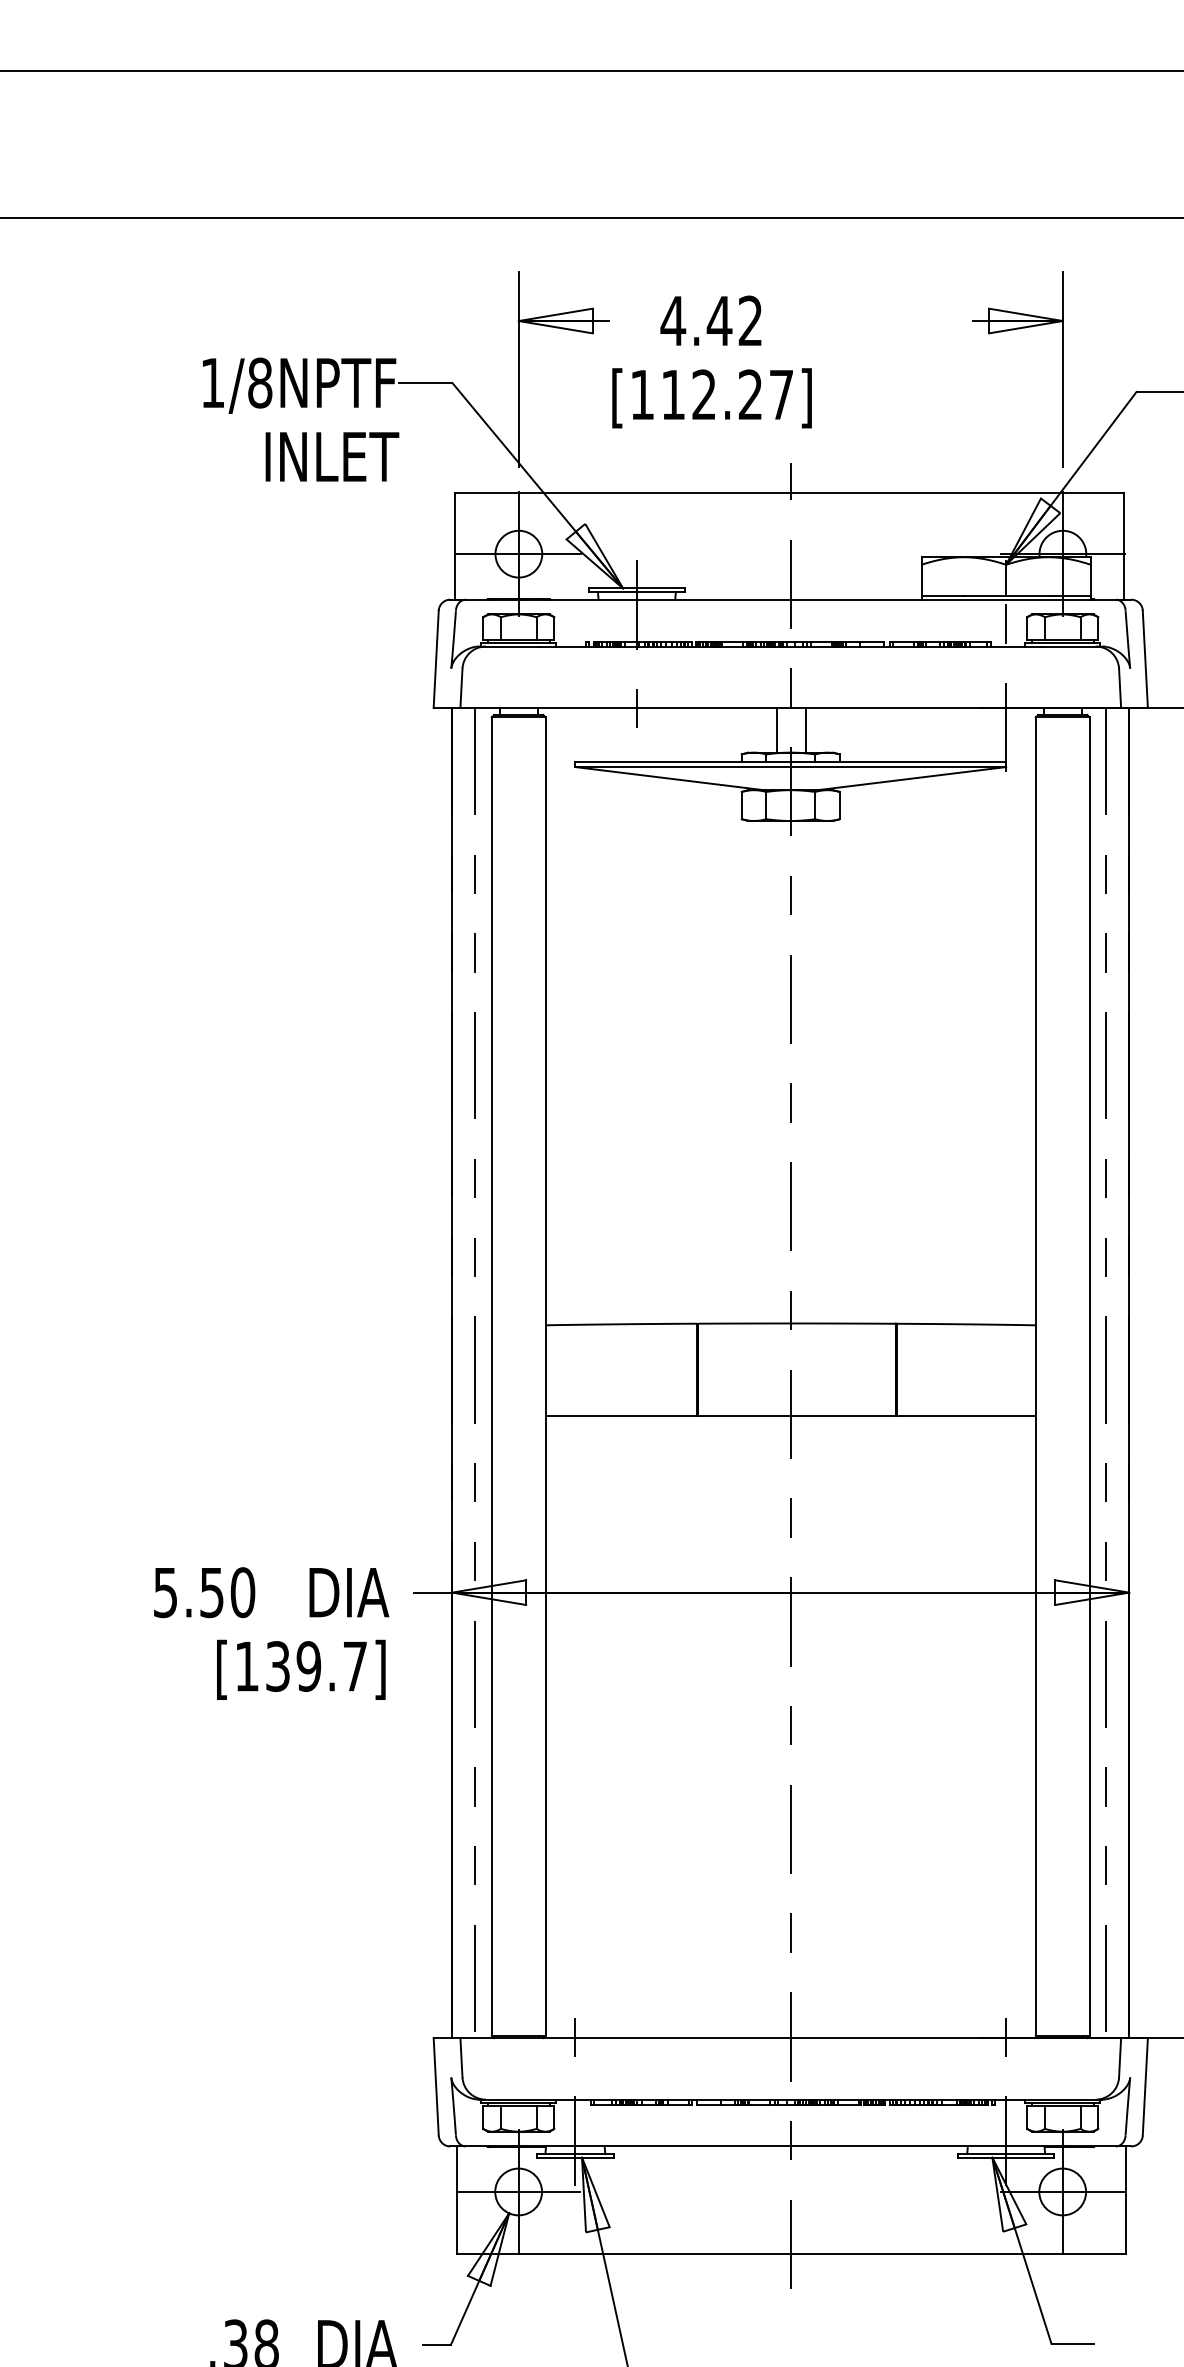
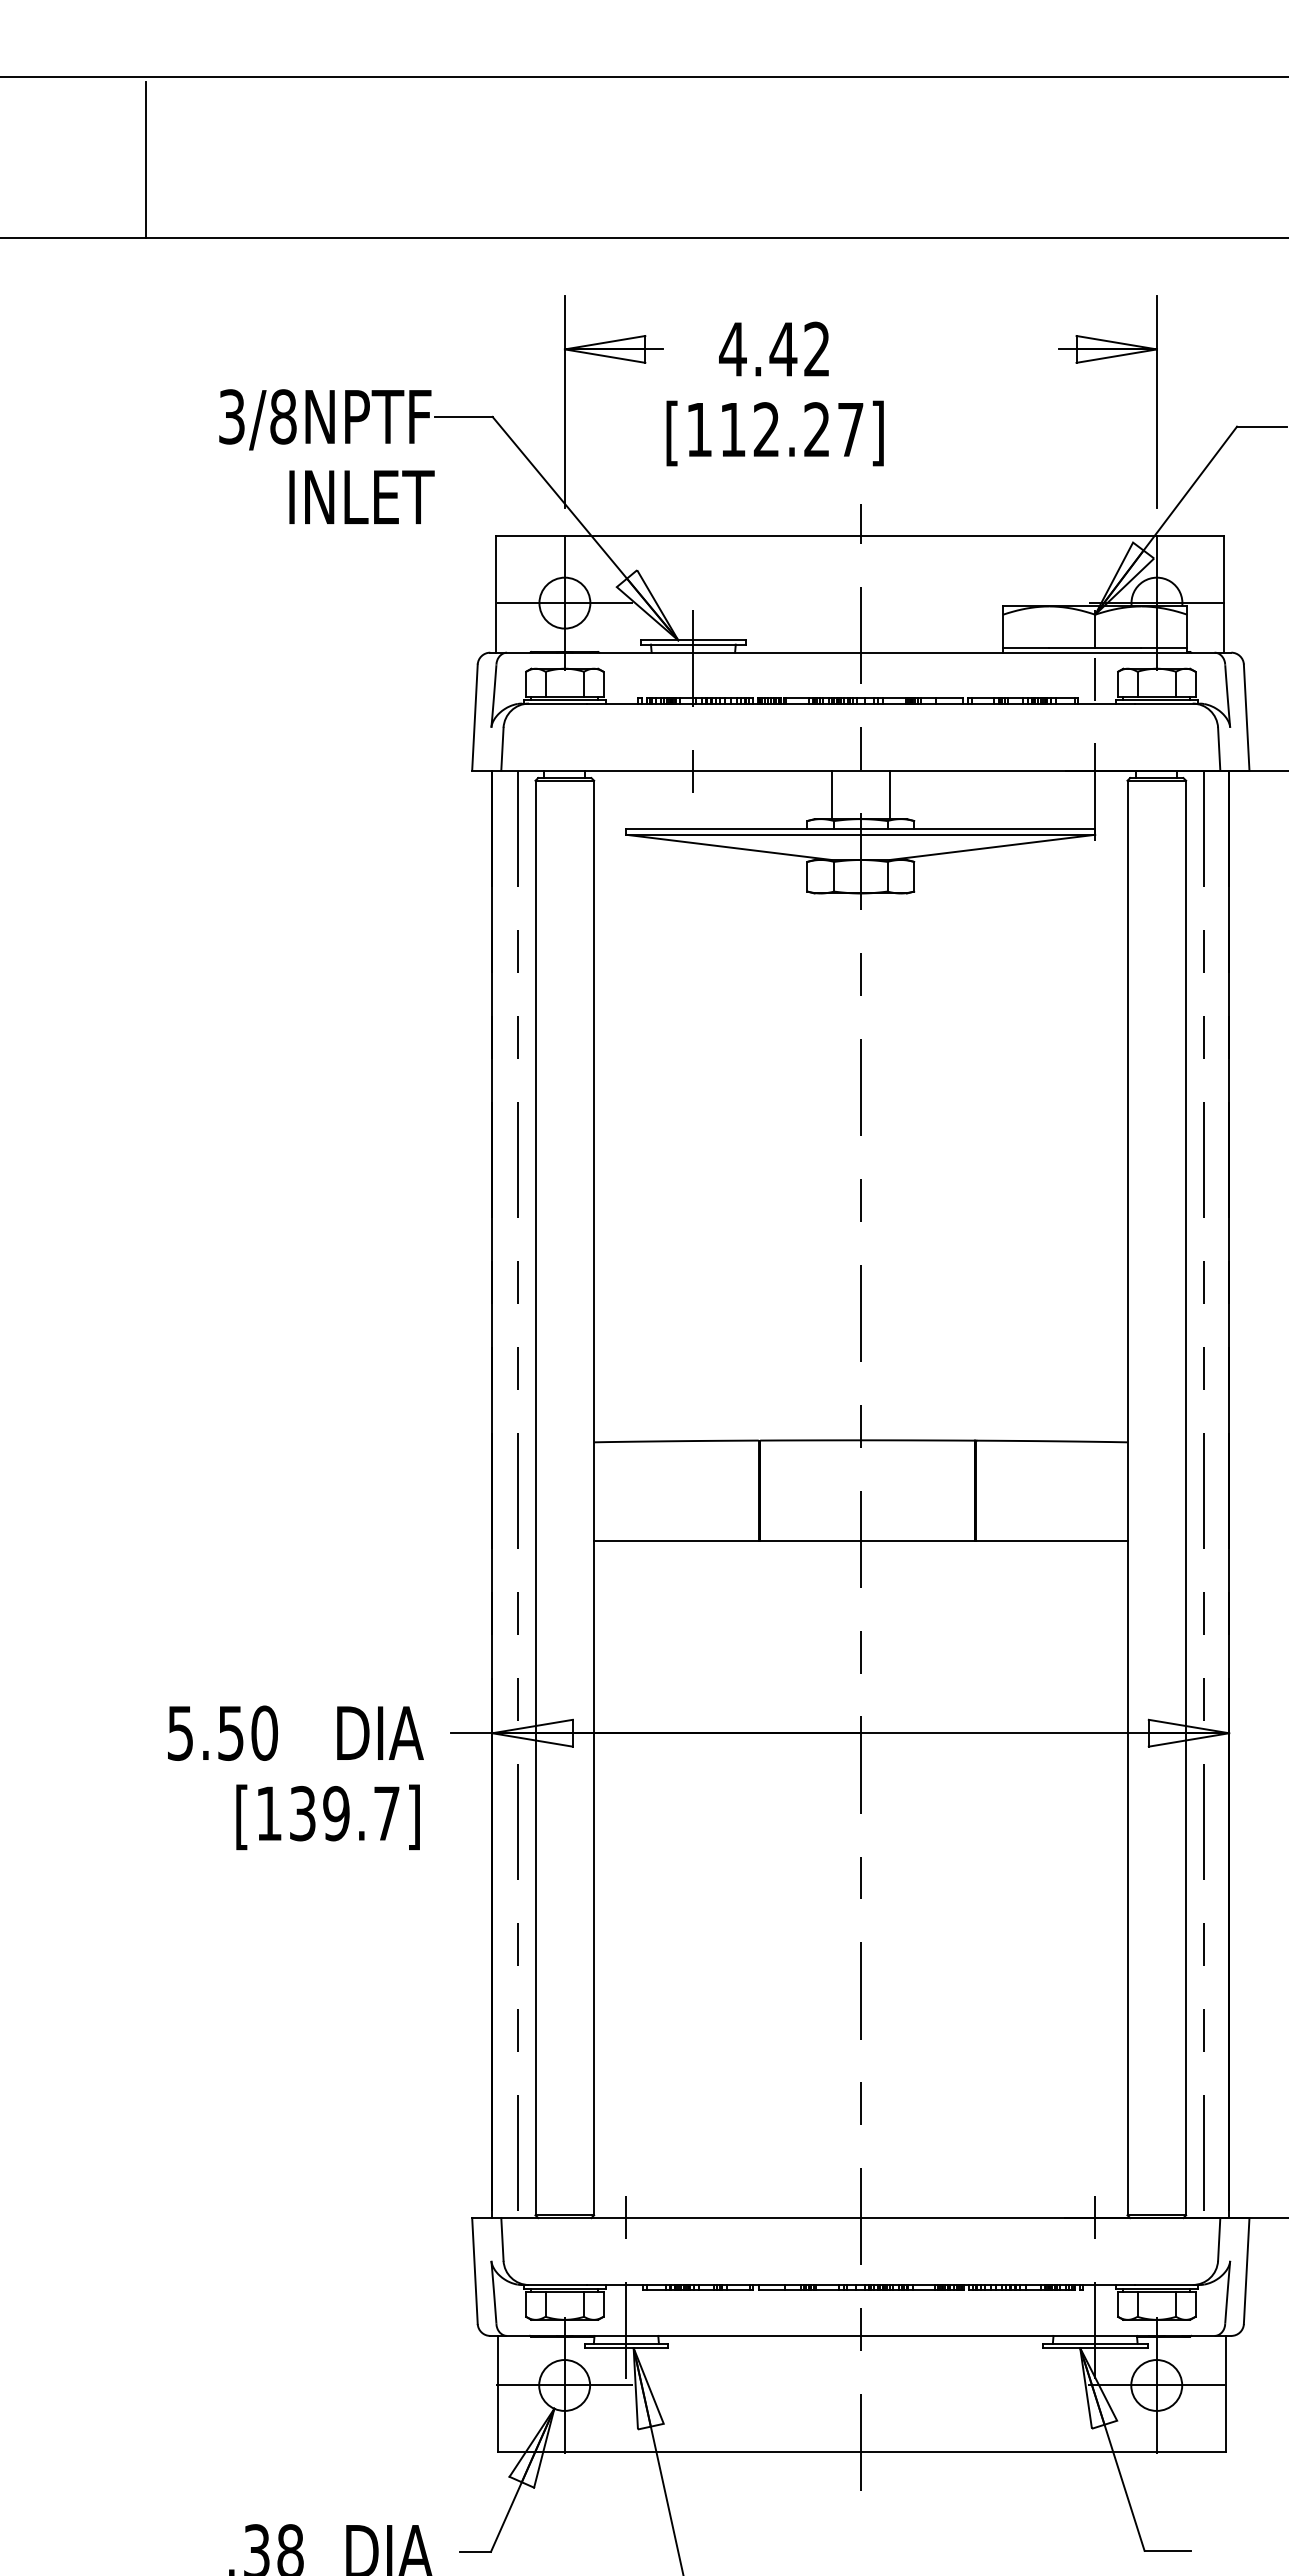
line: (134, 146) -> (146, 159), added
text: (212, 382) -> (231, 416), 1/8NPTF -> 3/8NPTF
line: (777, 730) -> (890, 794), moved
line: (806, 730) -> (831, 794), moved

